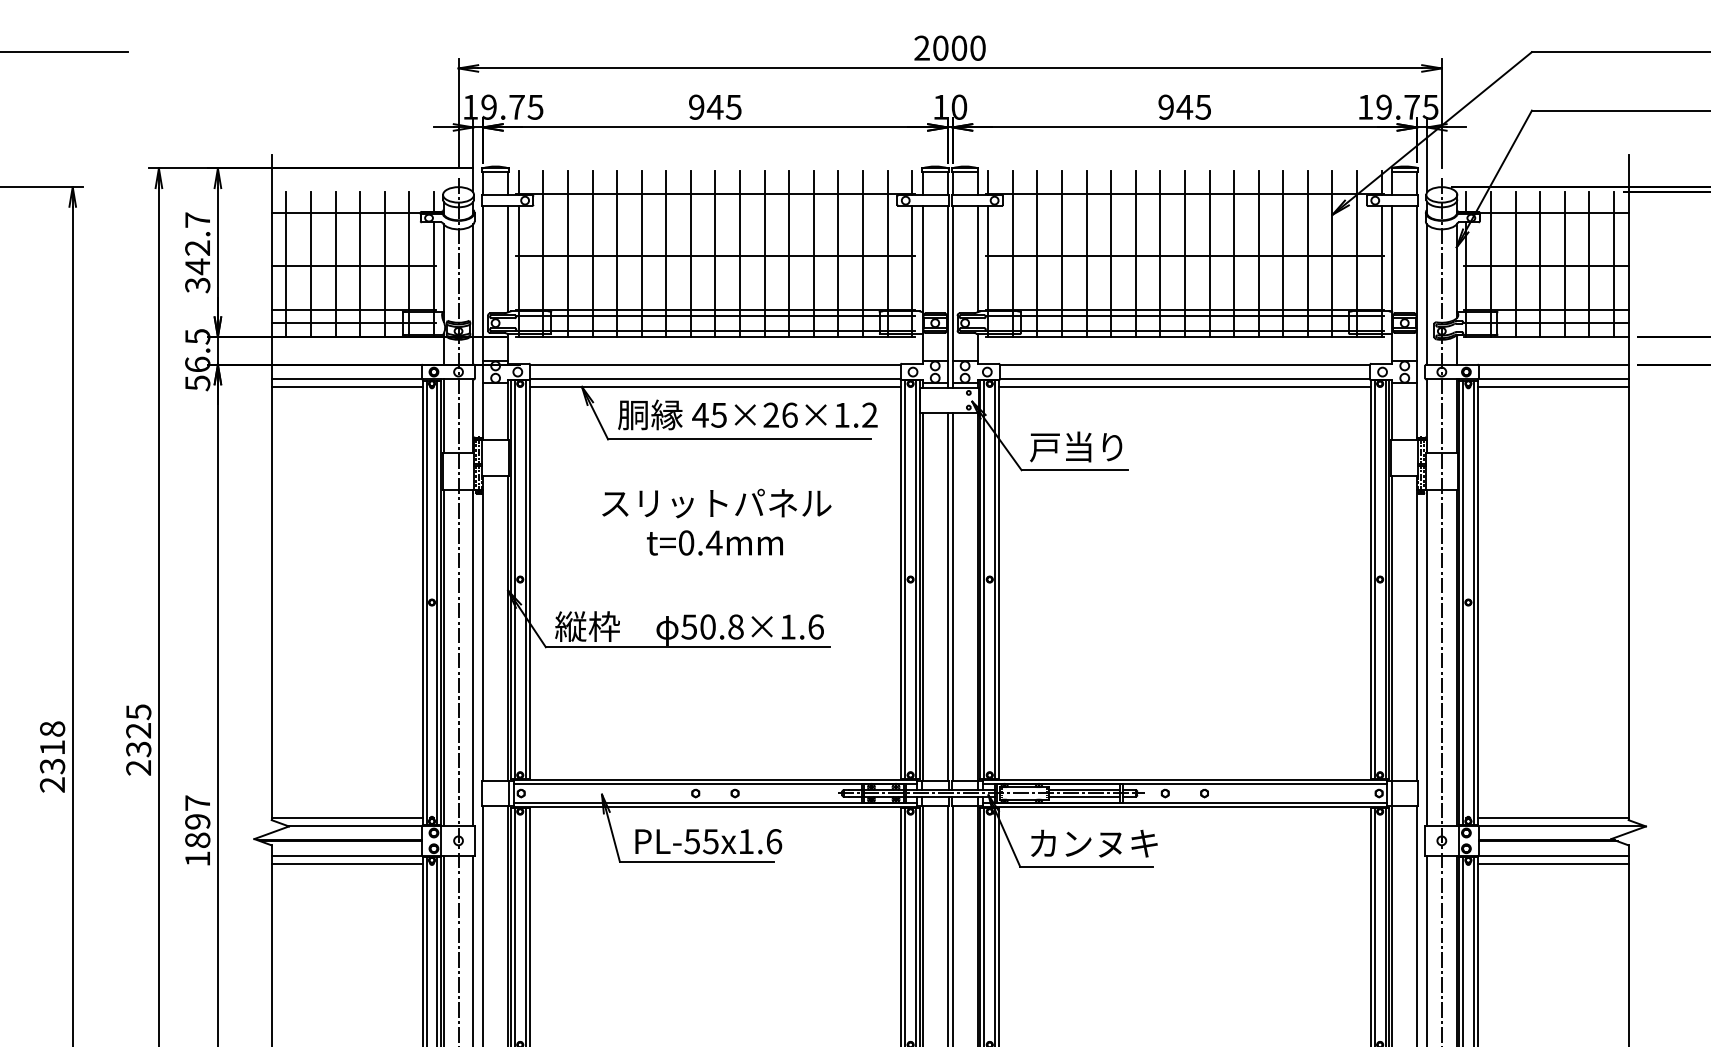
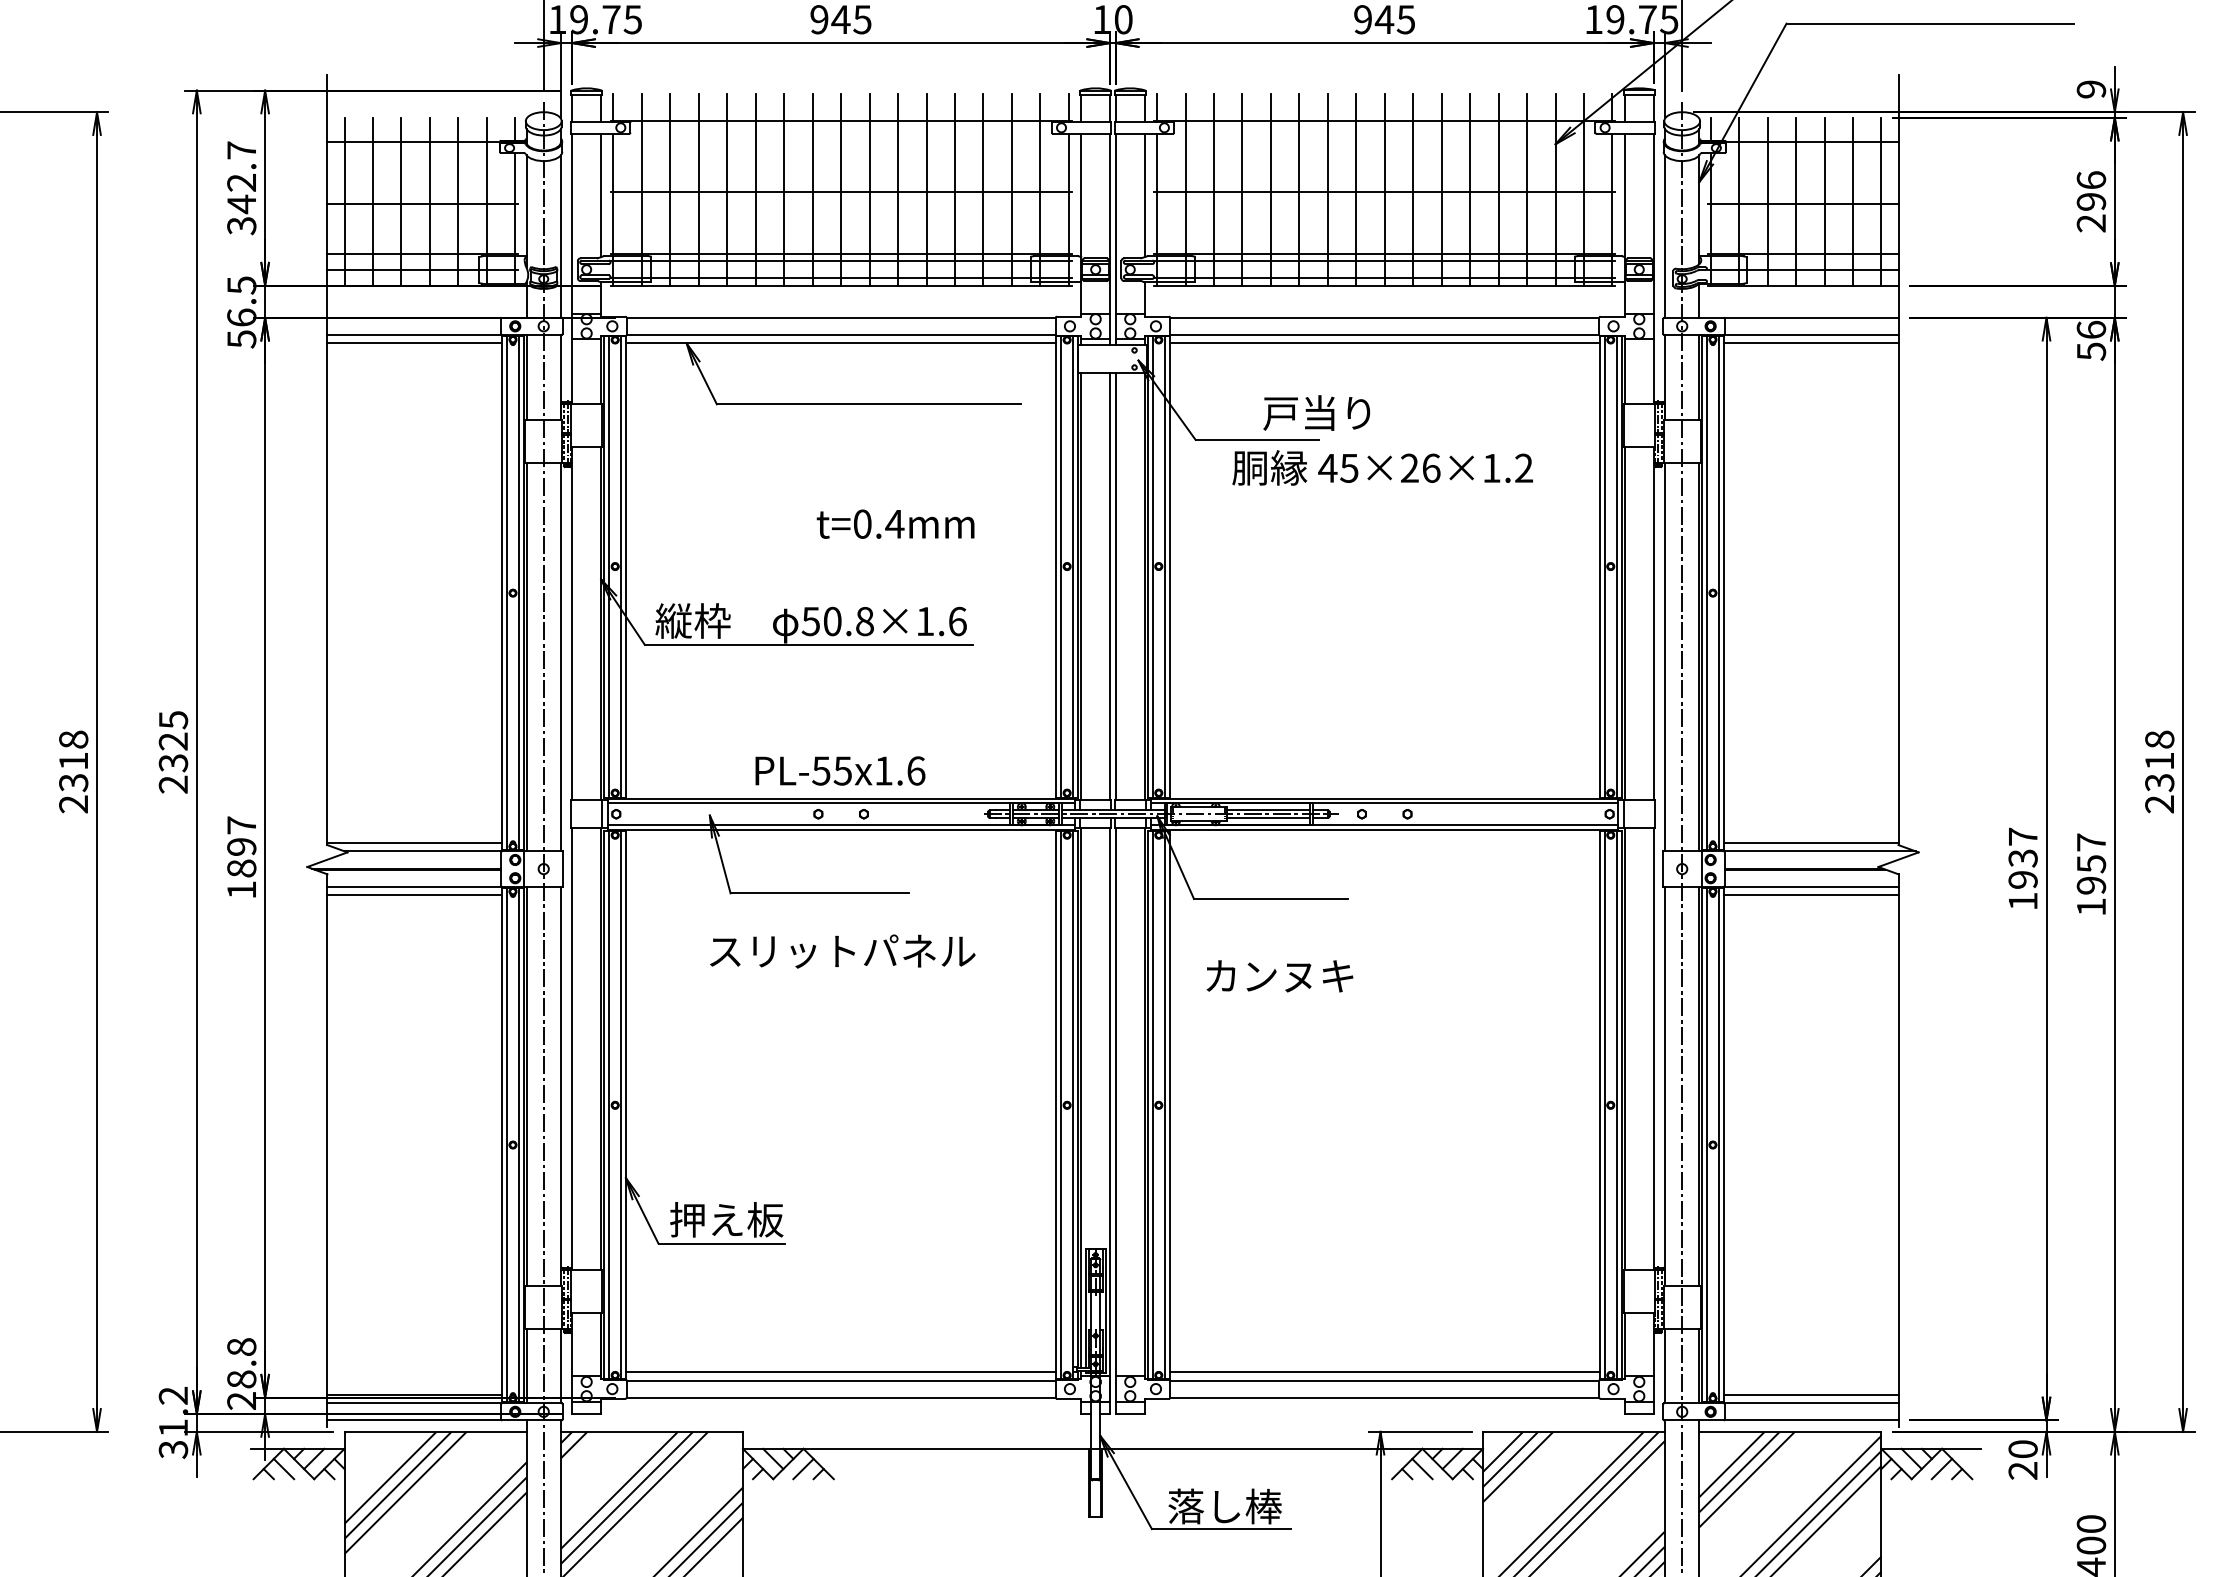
text: (747, 414) -> (1382, 467), moved
text: (1075, 446) -> (1316, 412), moved
text: (716, 503) -> (842, 951), moved
text: (714, 542) -> (895, 523), moved
text: (708, 841) -> (840, 770), moved
text: (1094, 843) -> (1279, 976), moved

